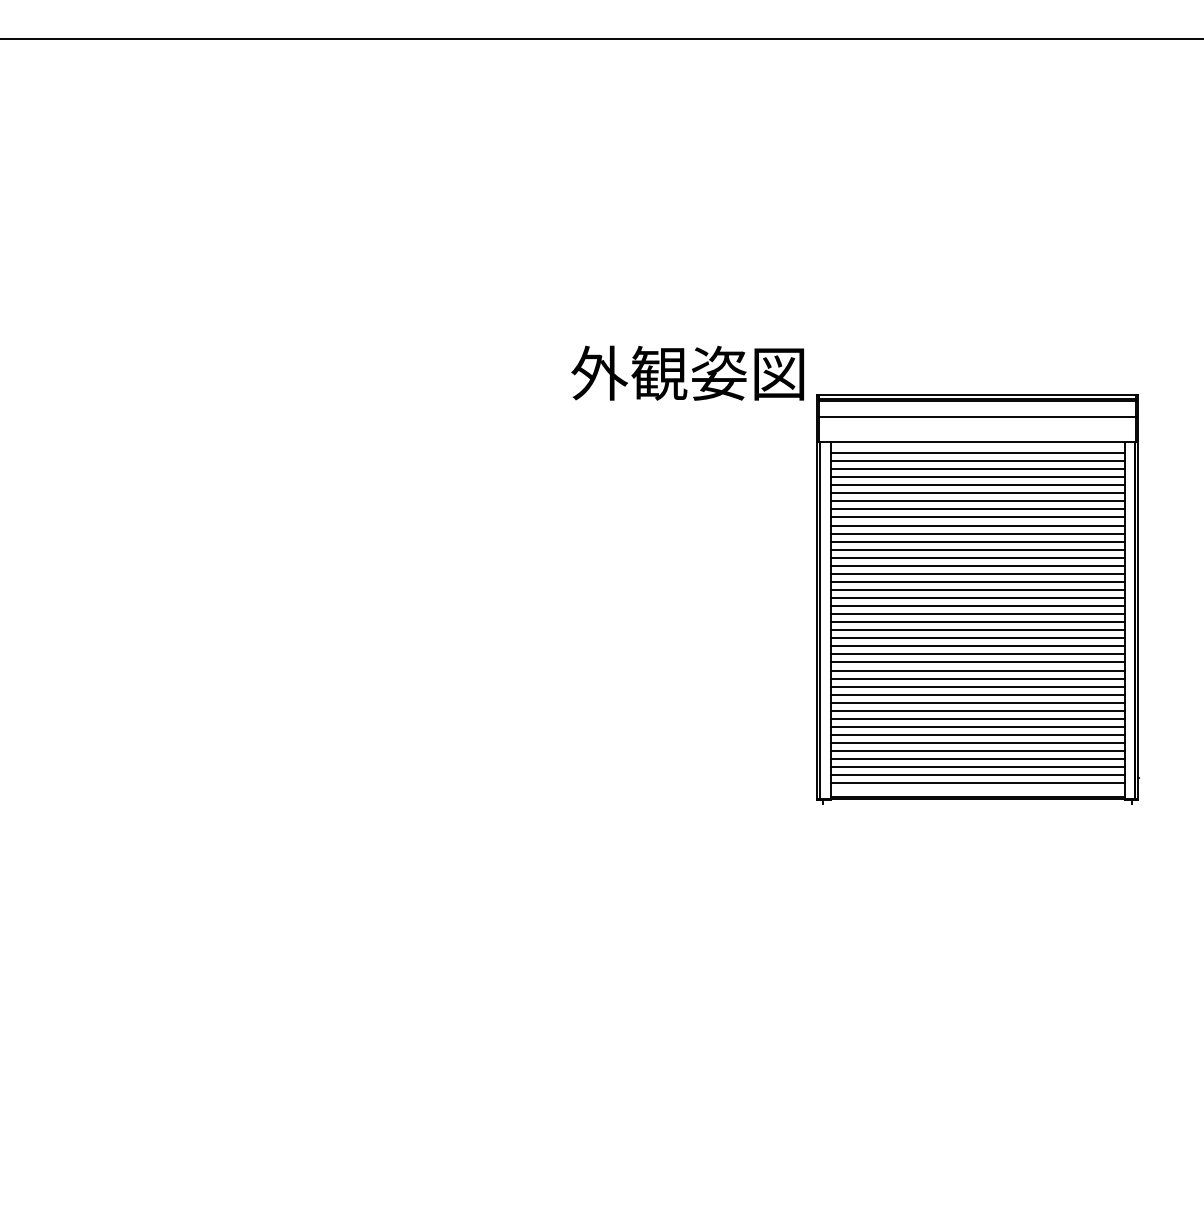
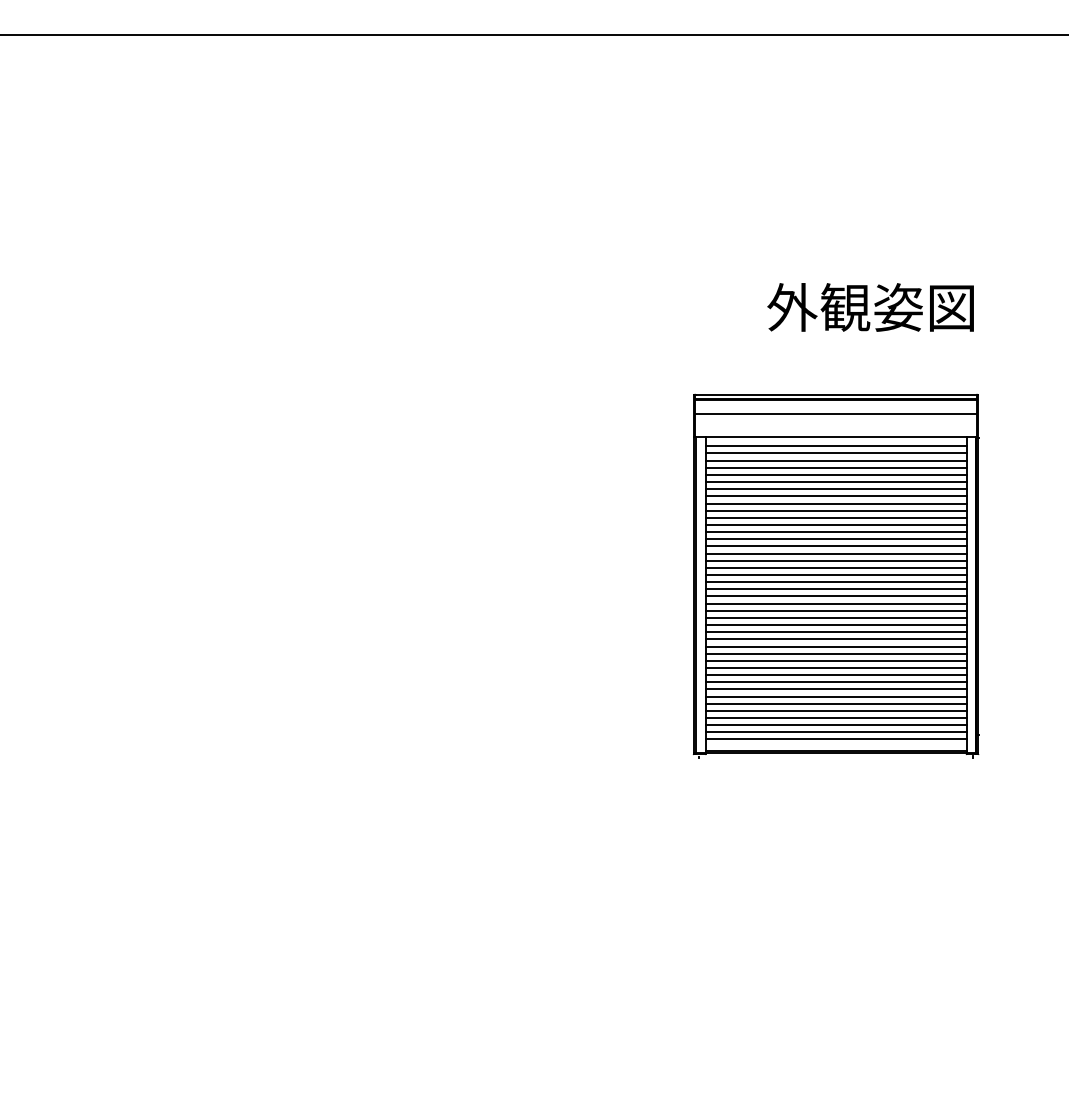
text: (687, 373) -> (870, 307), moved
part: (978, 598) -> (836, 575), moved

